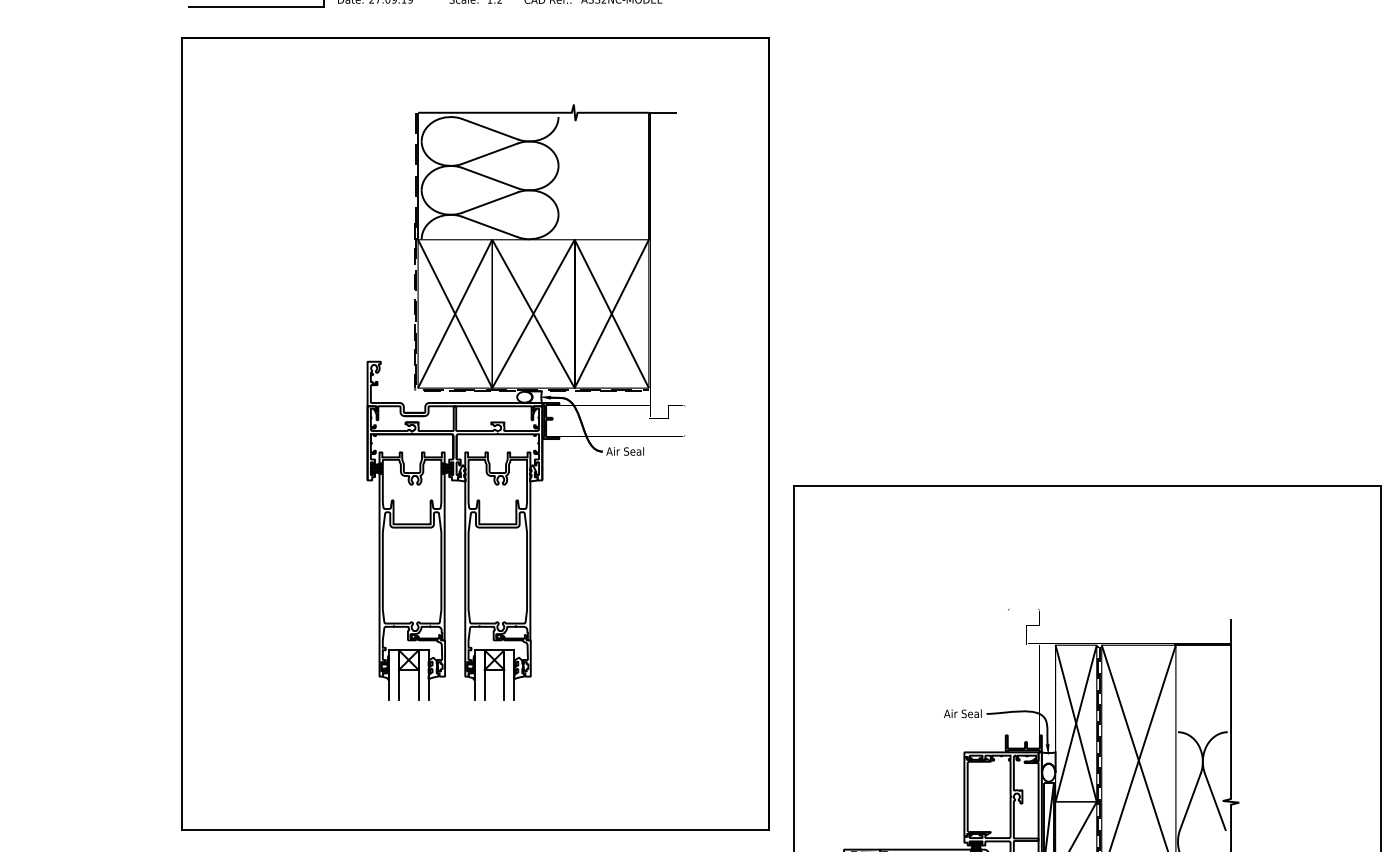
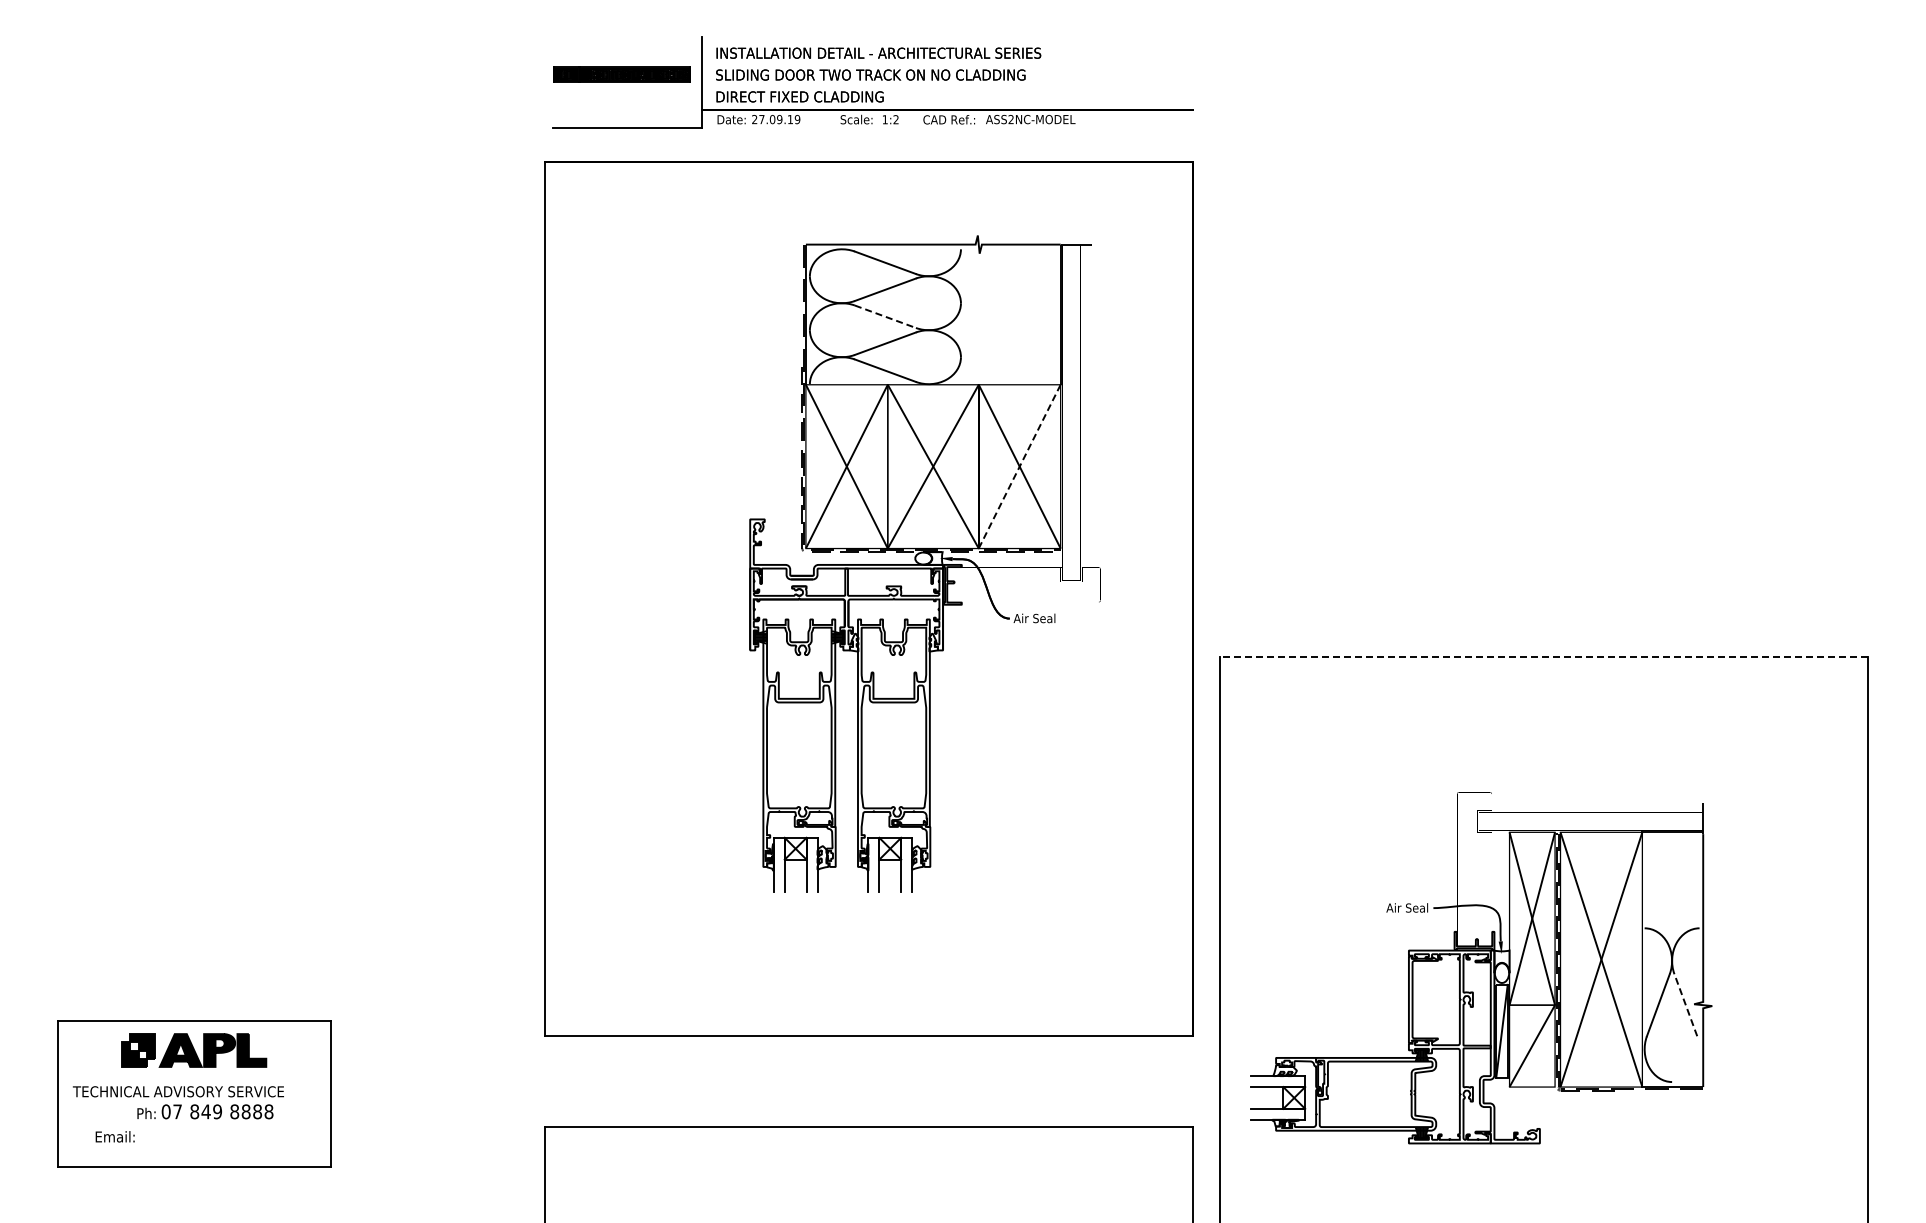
line: (490, 177) -> (885, 316), solid -> dashed
line: (611, 313) -> (1019, 466), solid -> dashed
line: (1087, 485) -> (1544, 656), solid -> dashed
line: (1214, 801) -> (1685, 1004), solid -> dashed

